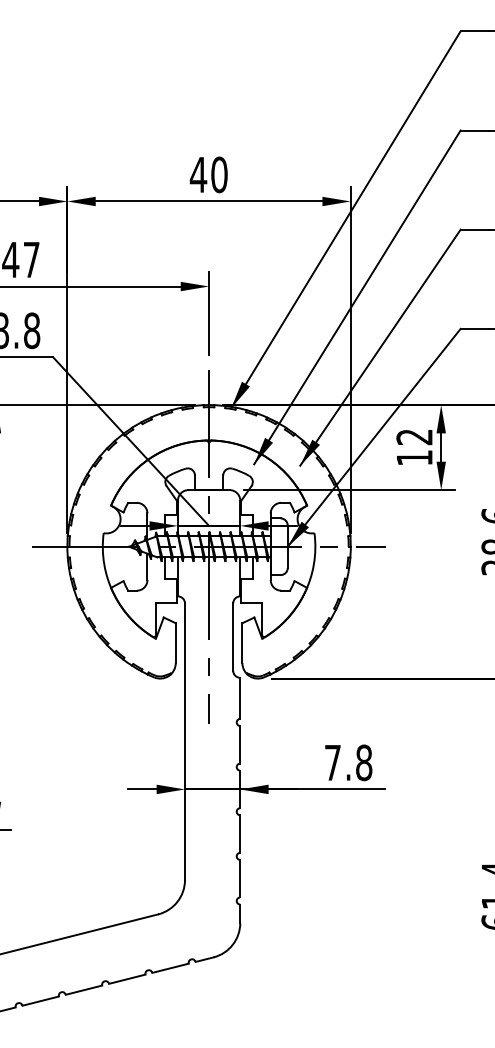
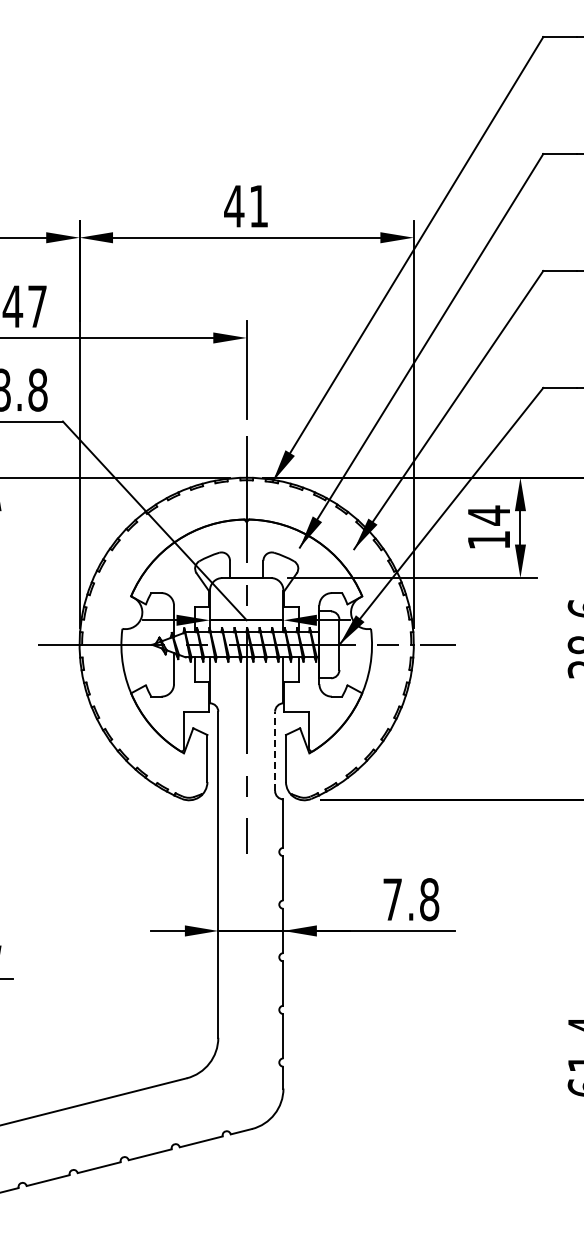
text: (219, 174) -> (258, 205), 40 -> 41
text: (414, 437) -> (488, 515), 12 -> 14
line: (233, 637) -> (275, 751), solid -> dashed

